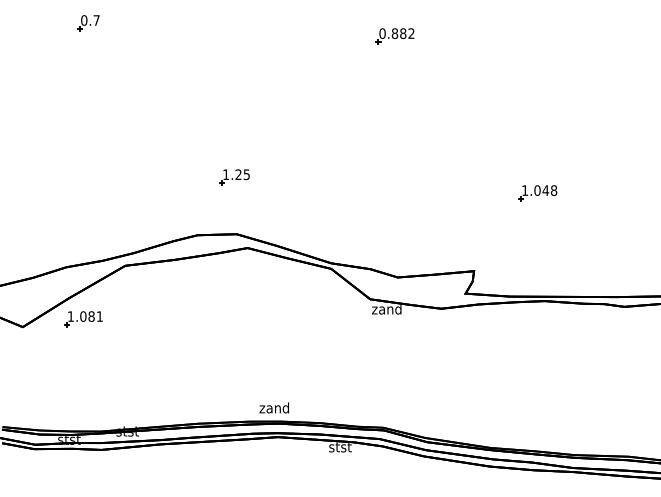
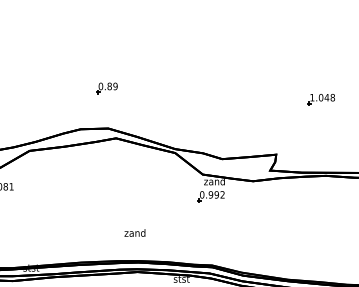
text: (236, 174) -> (108, 86), 1.25 -> 0.89
part: (381, 330) -> (210, 196), added
text: (273, 407) -> (134, 232), moved

